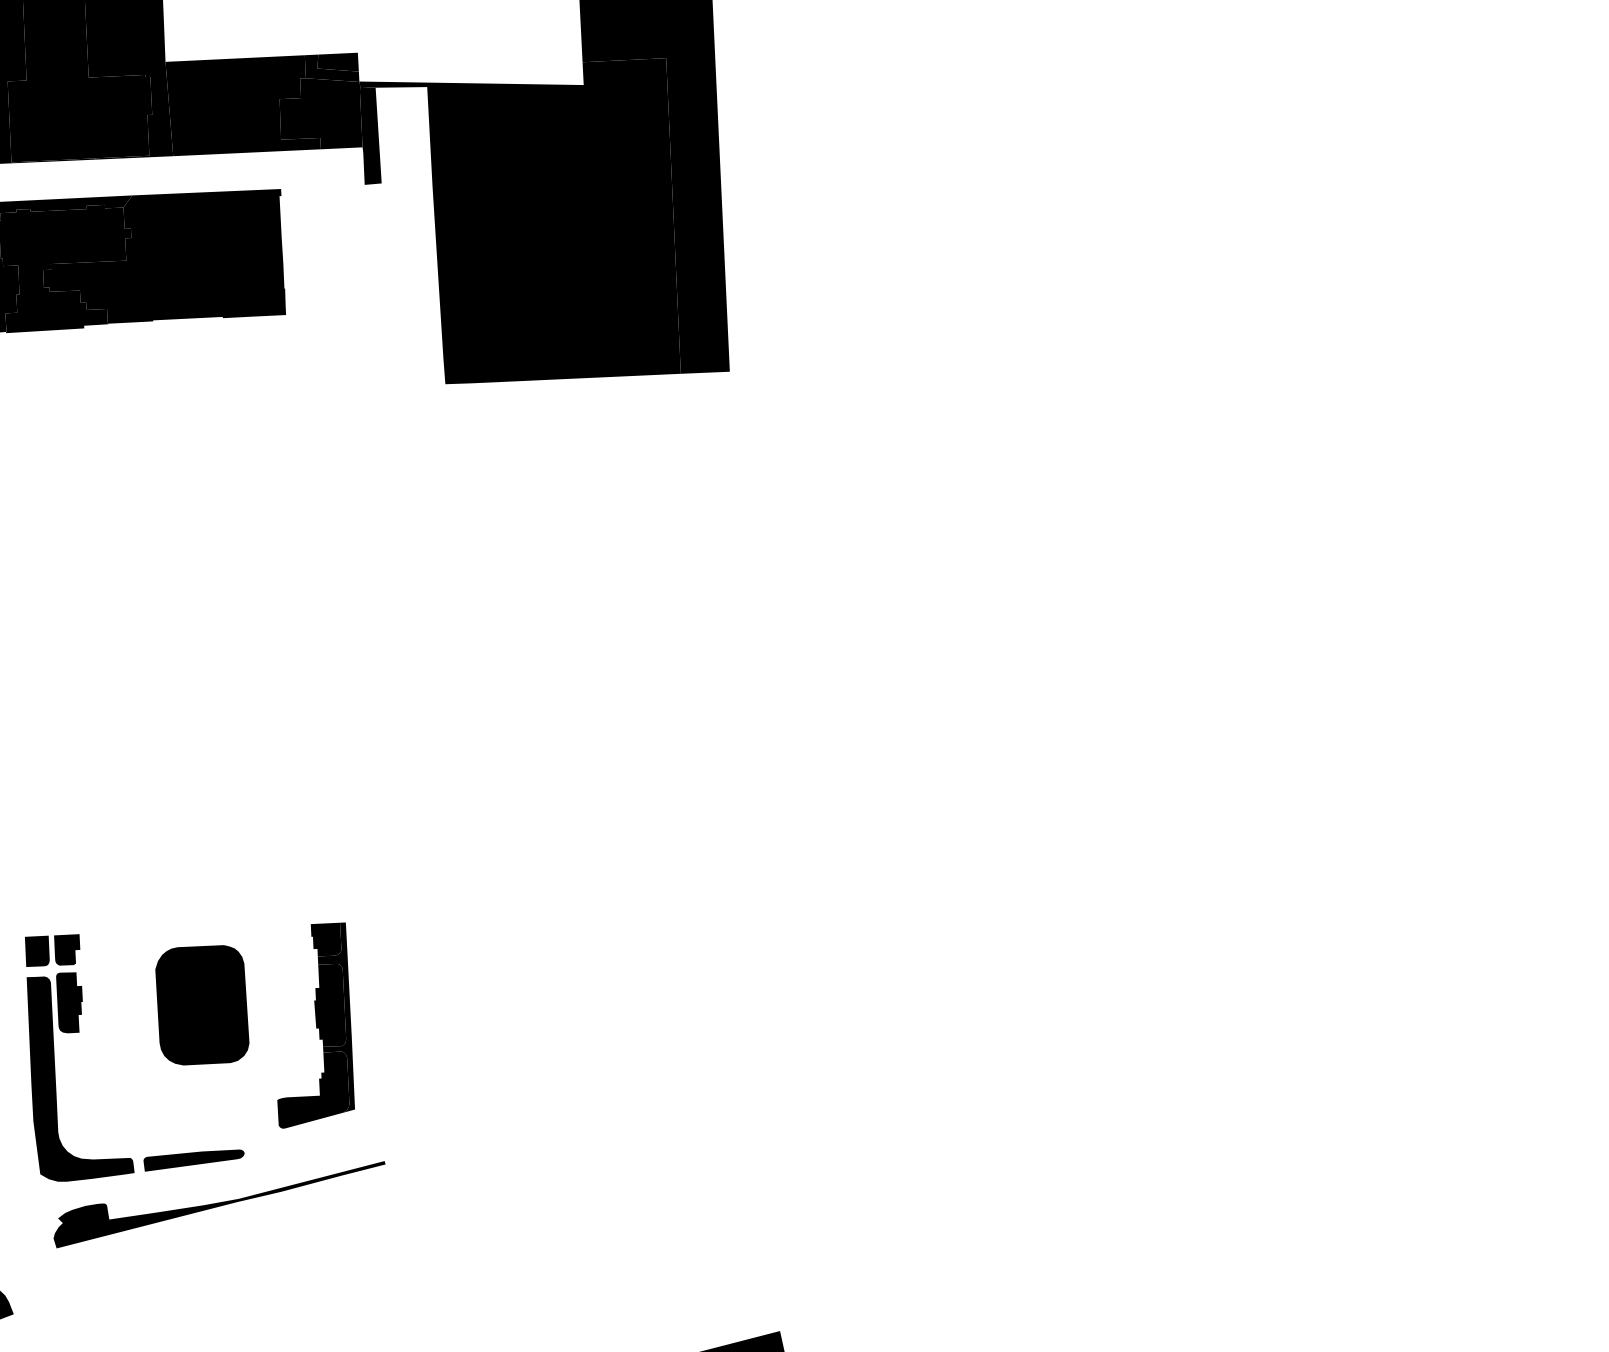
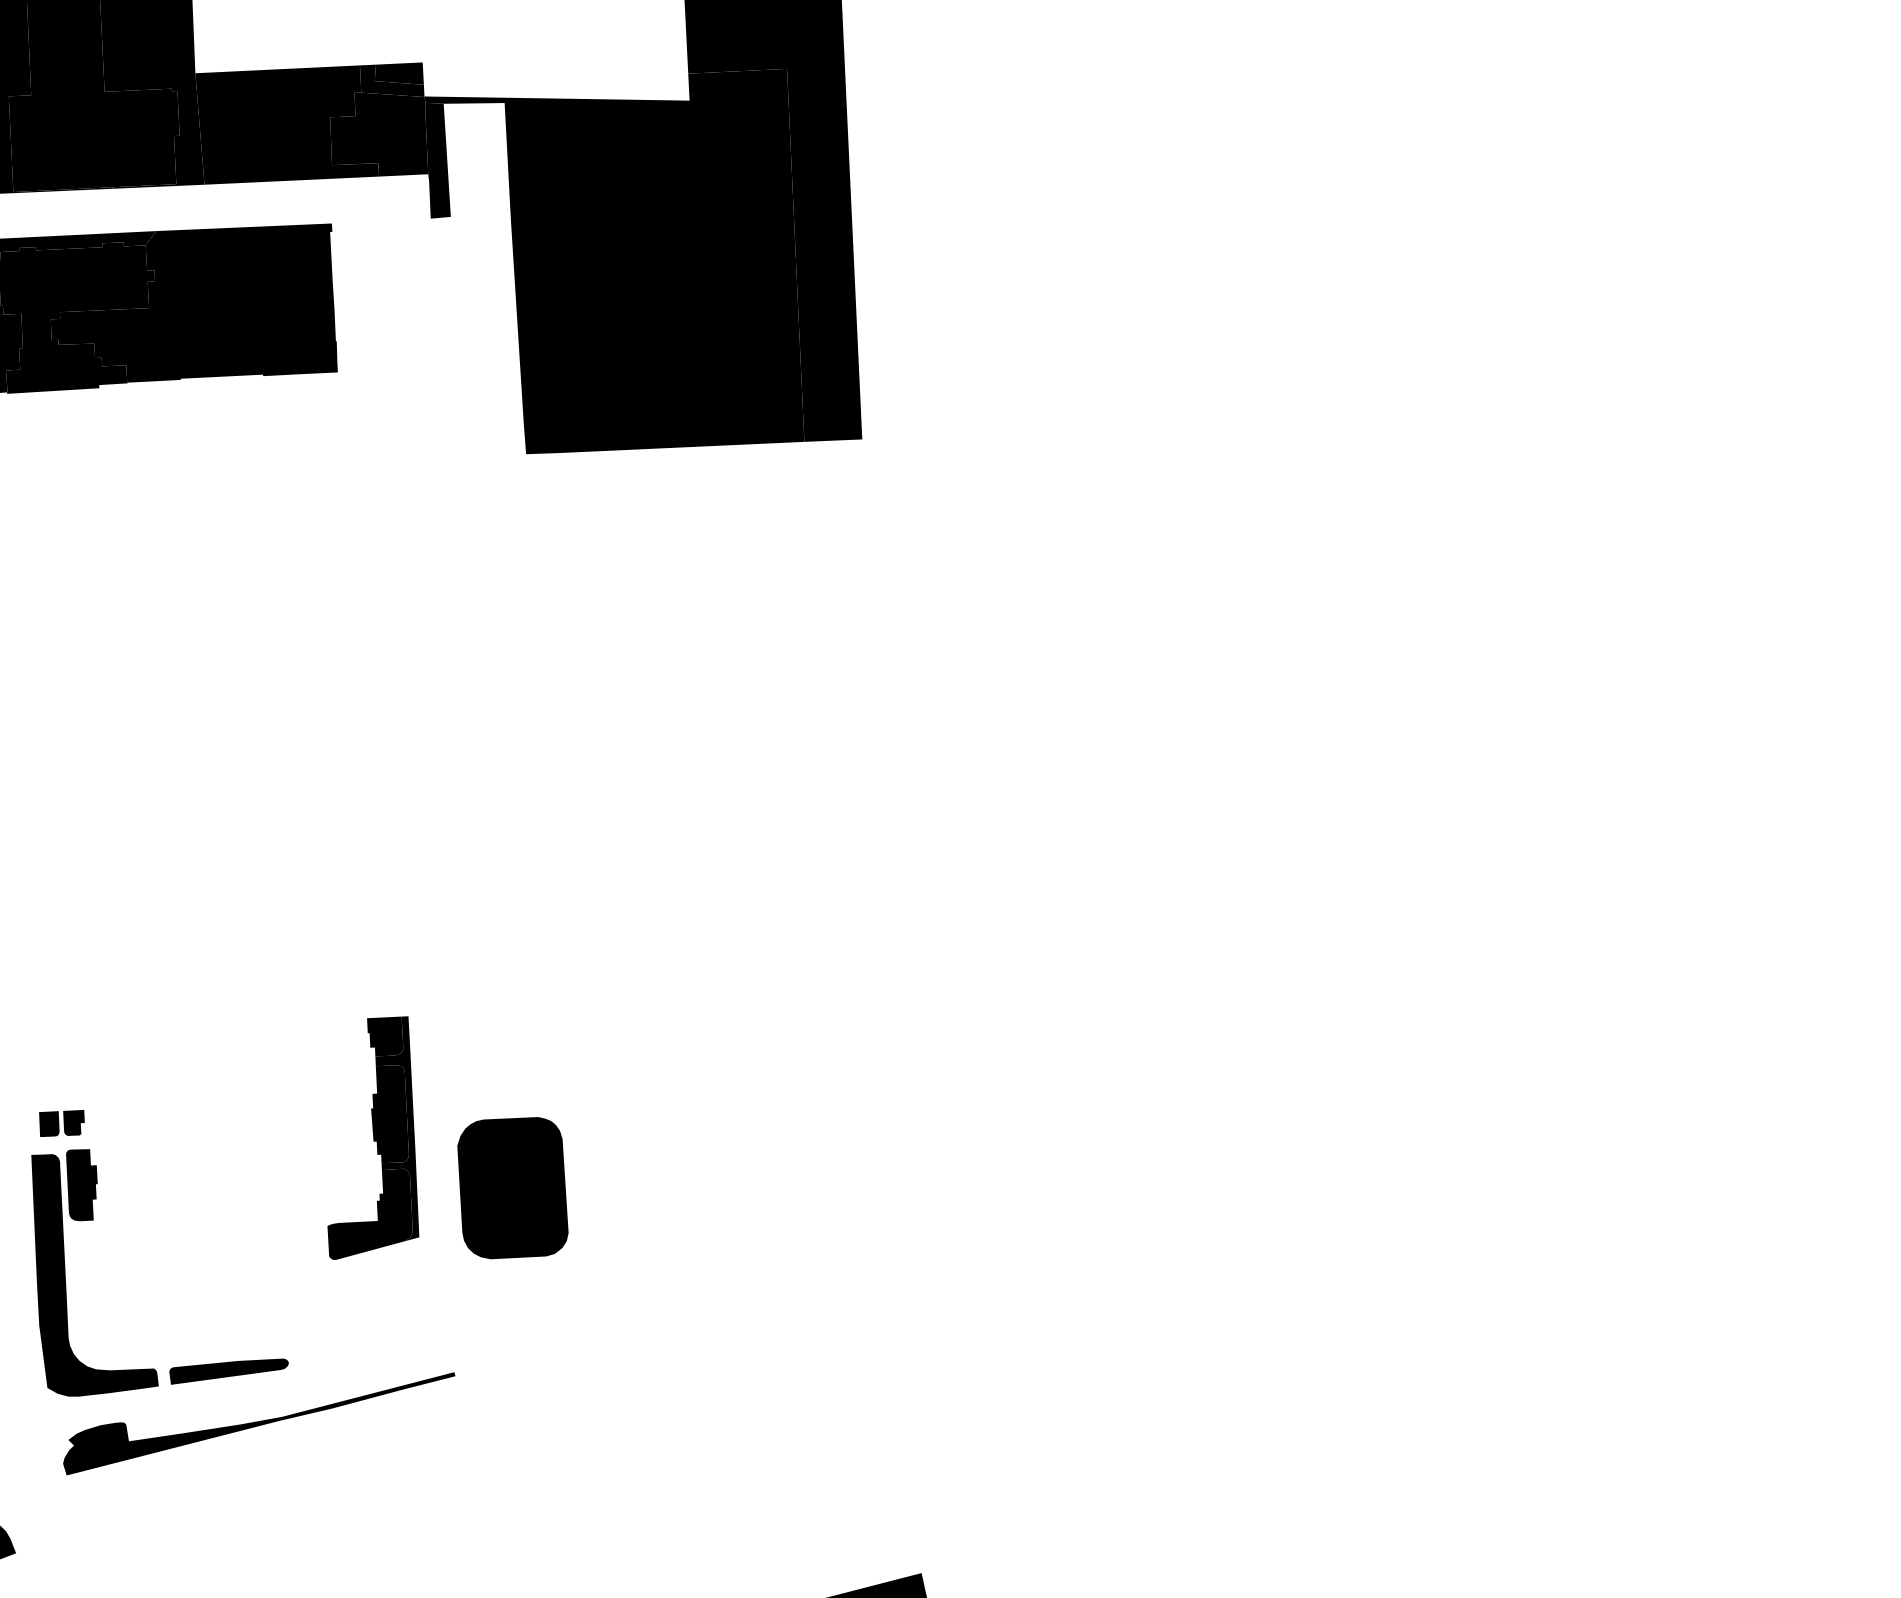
part: (52, 950) -> (61, 1123), size x0.7
part: (202, 1005) -> (512, 1188), moved
part: (316, 1025) -> (373, 1137), moved

